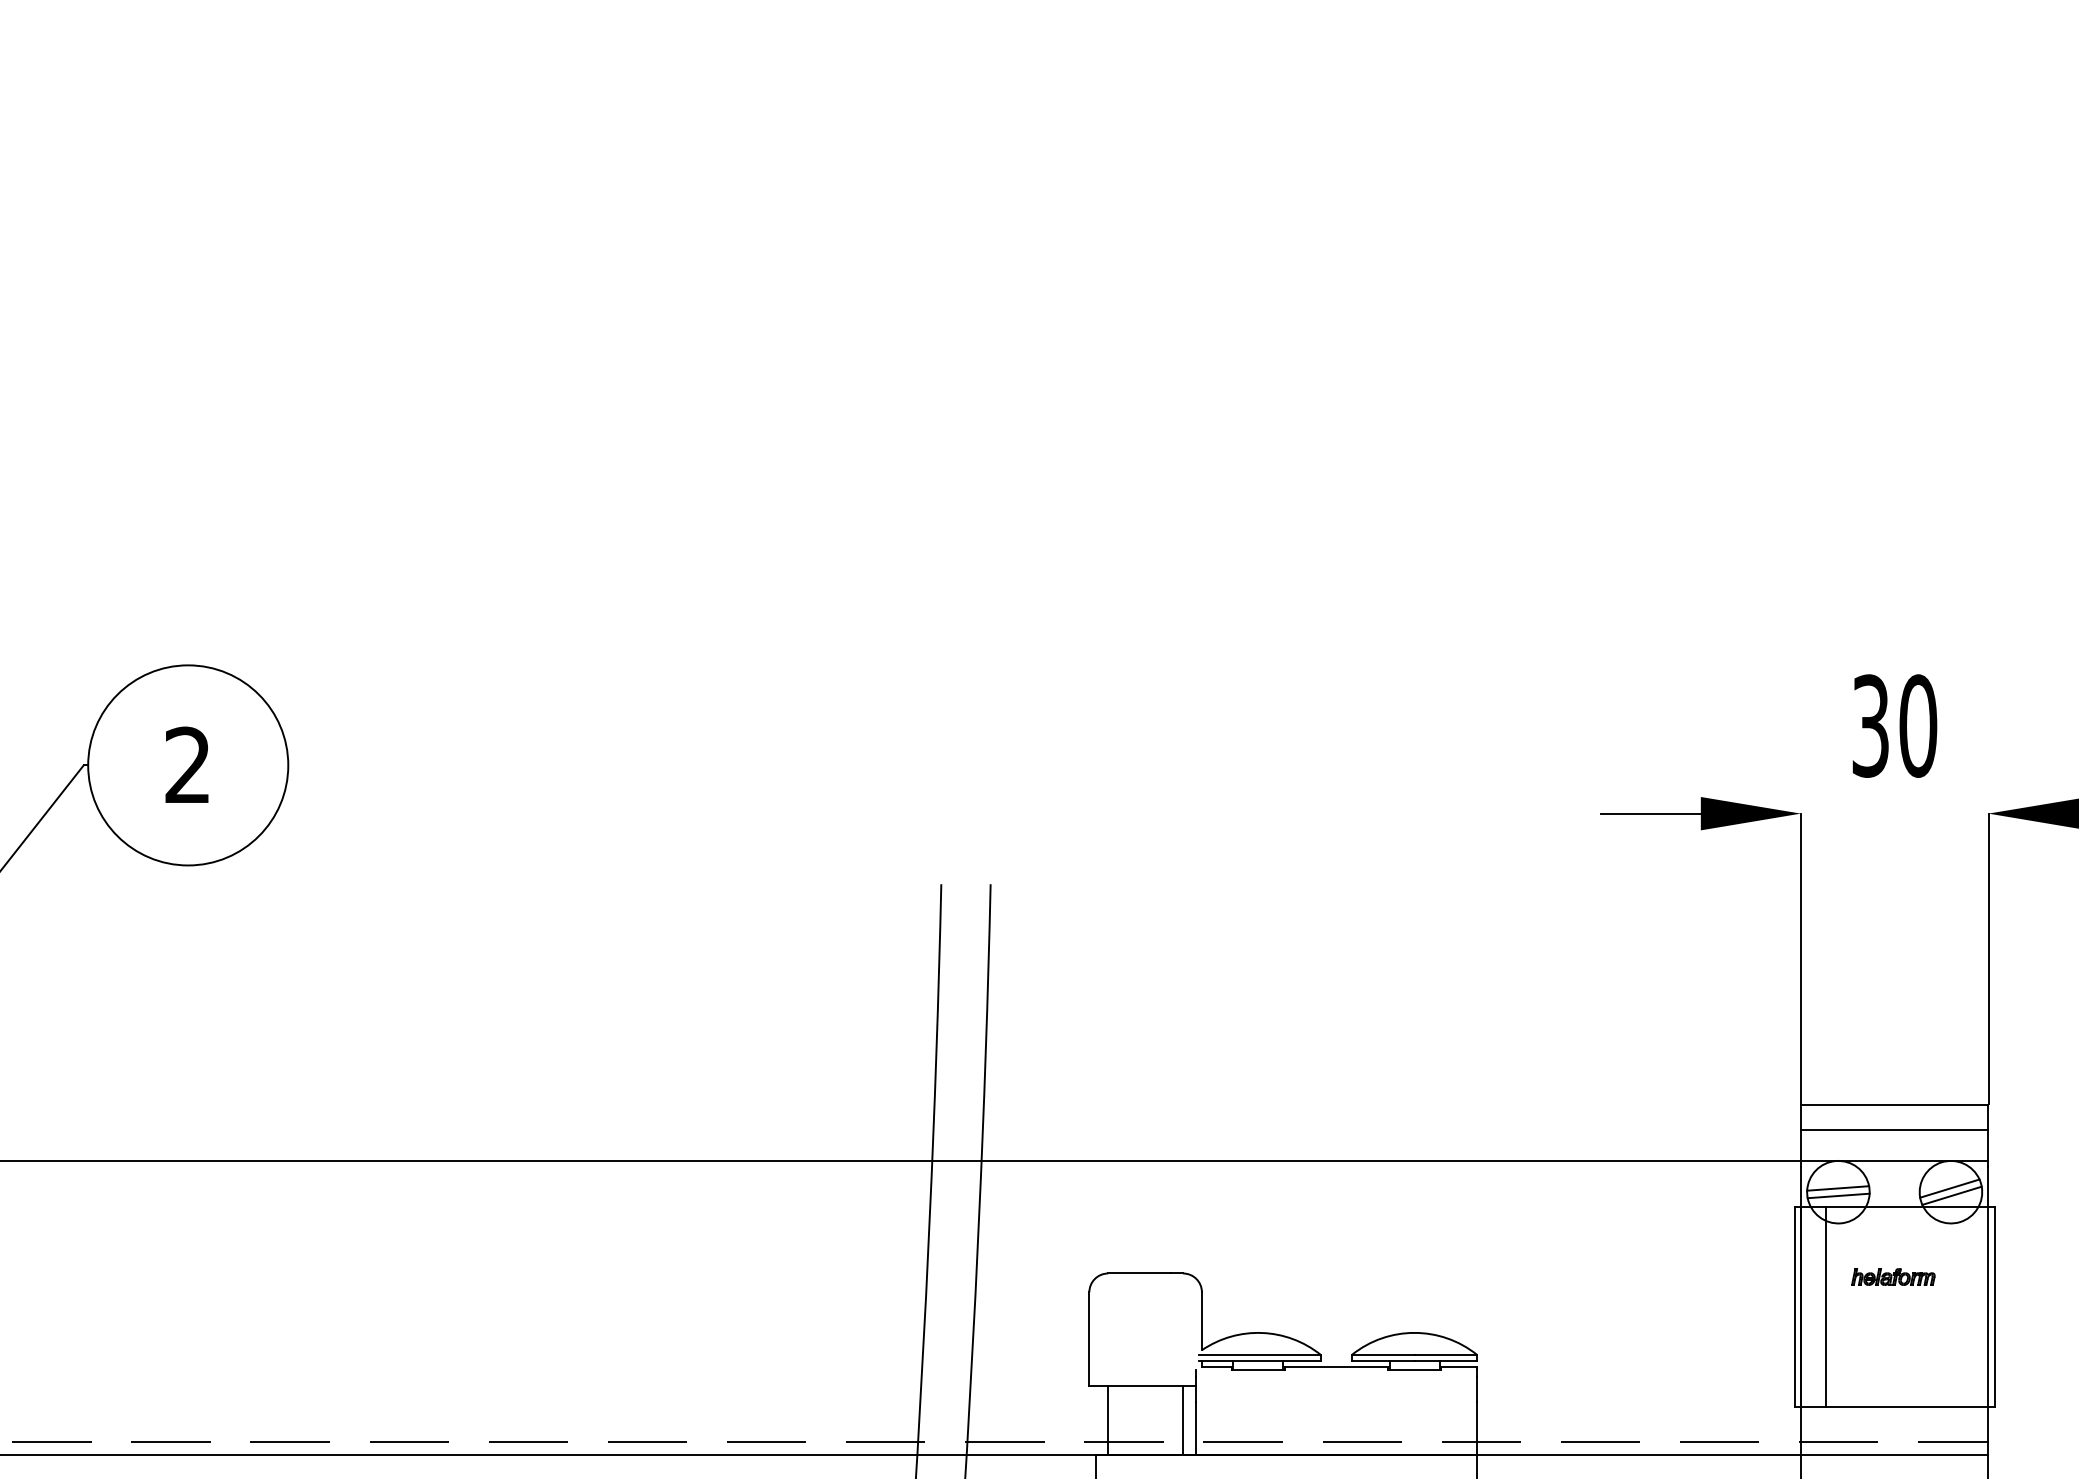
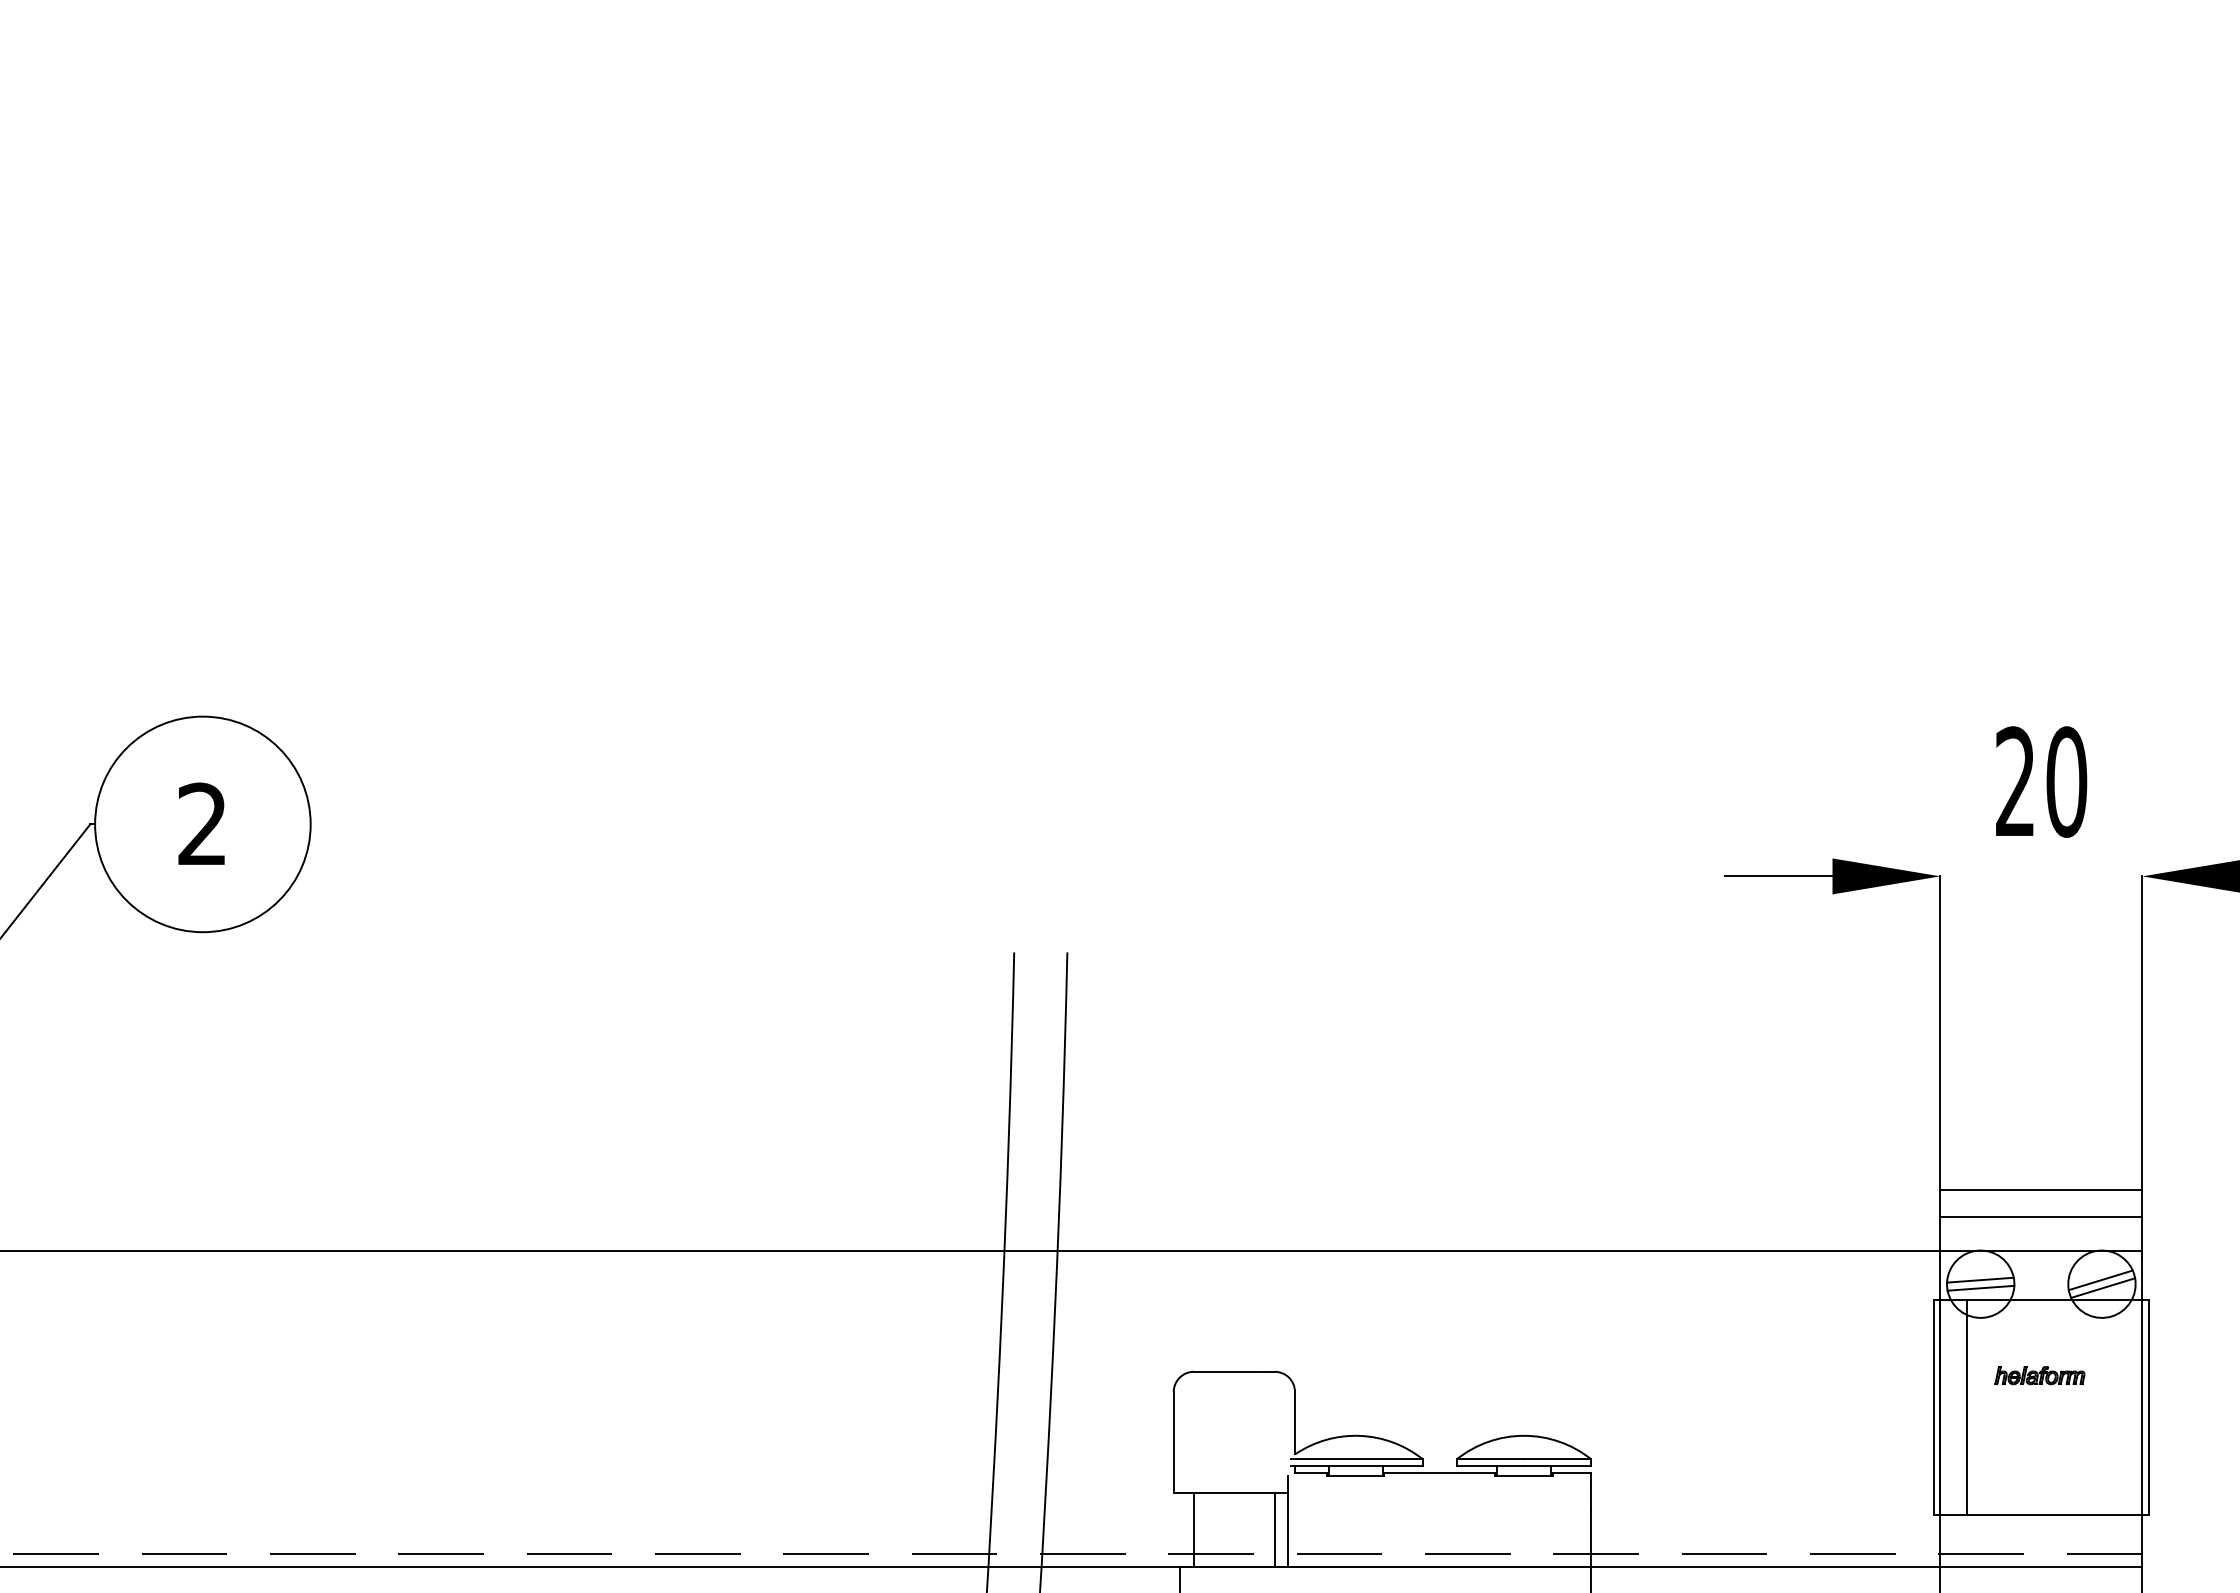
text: (1870, 725) -> (2015, 781), 30 -> 20

